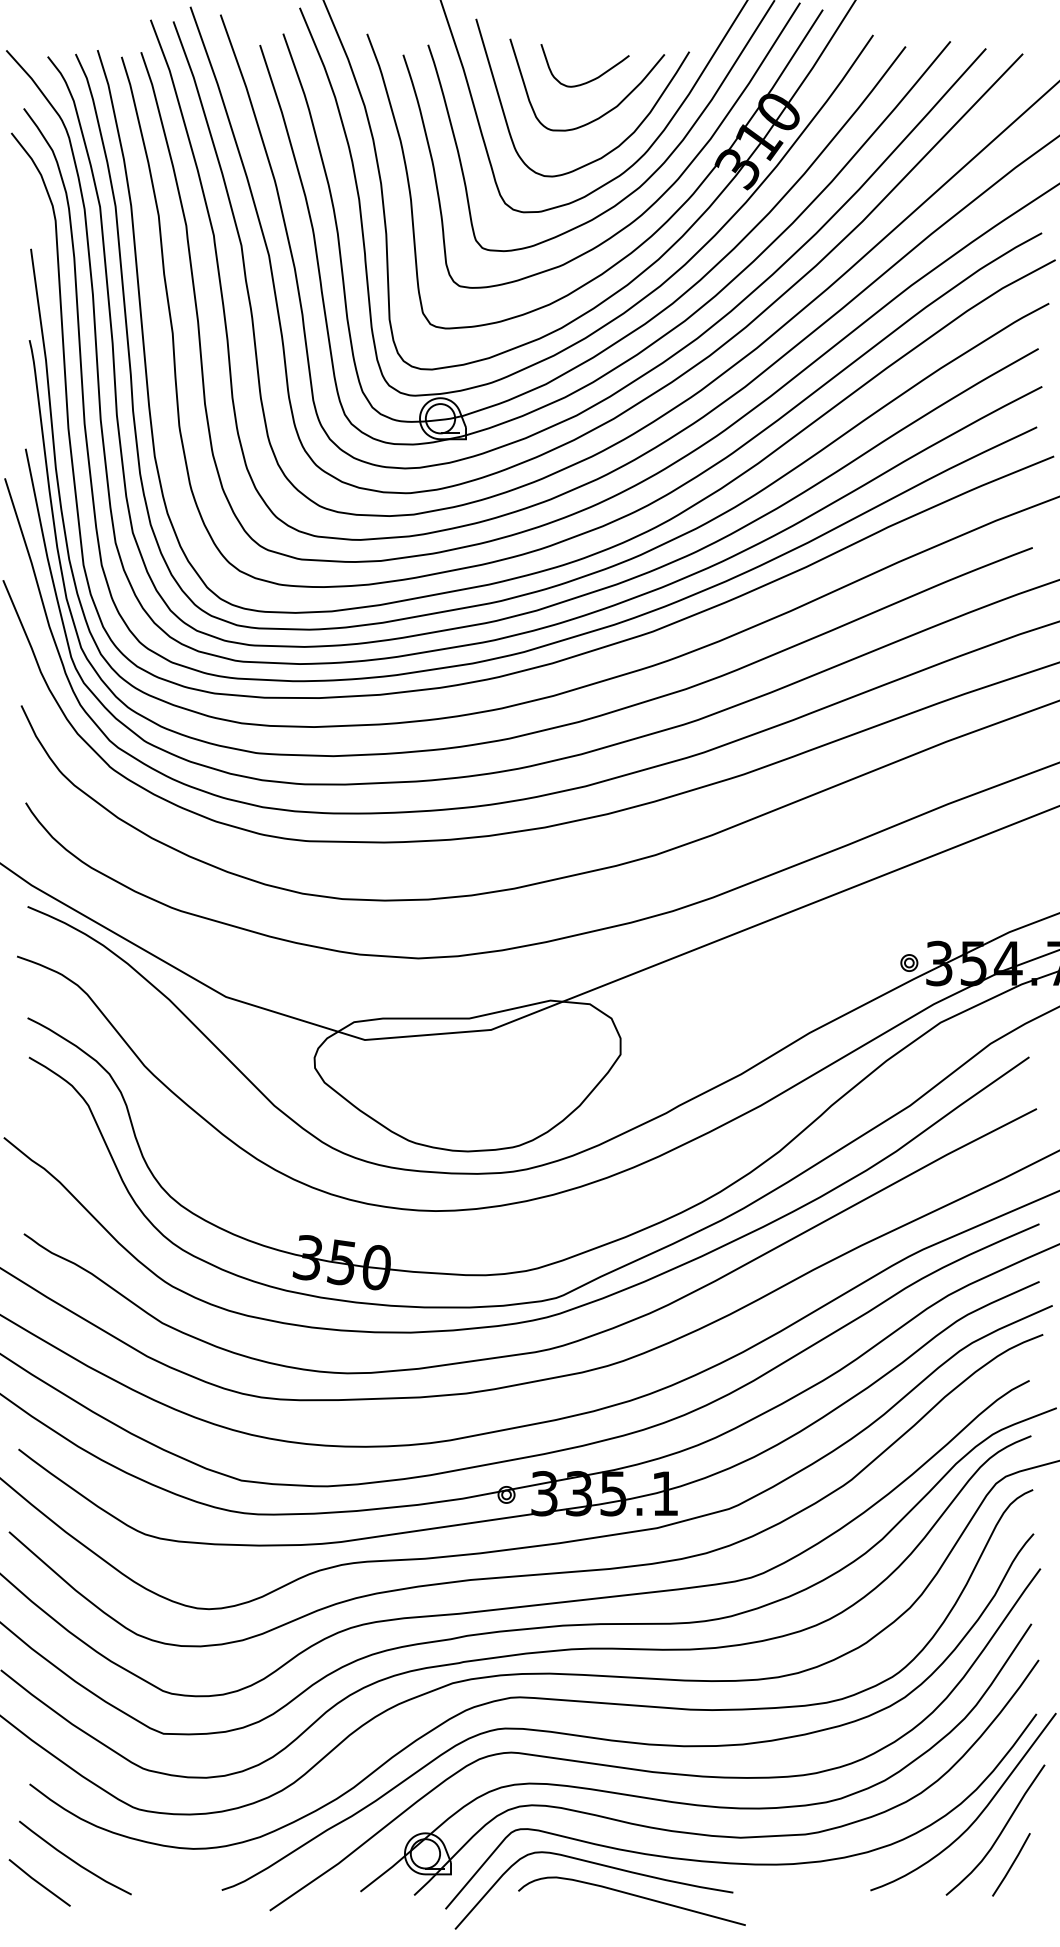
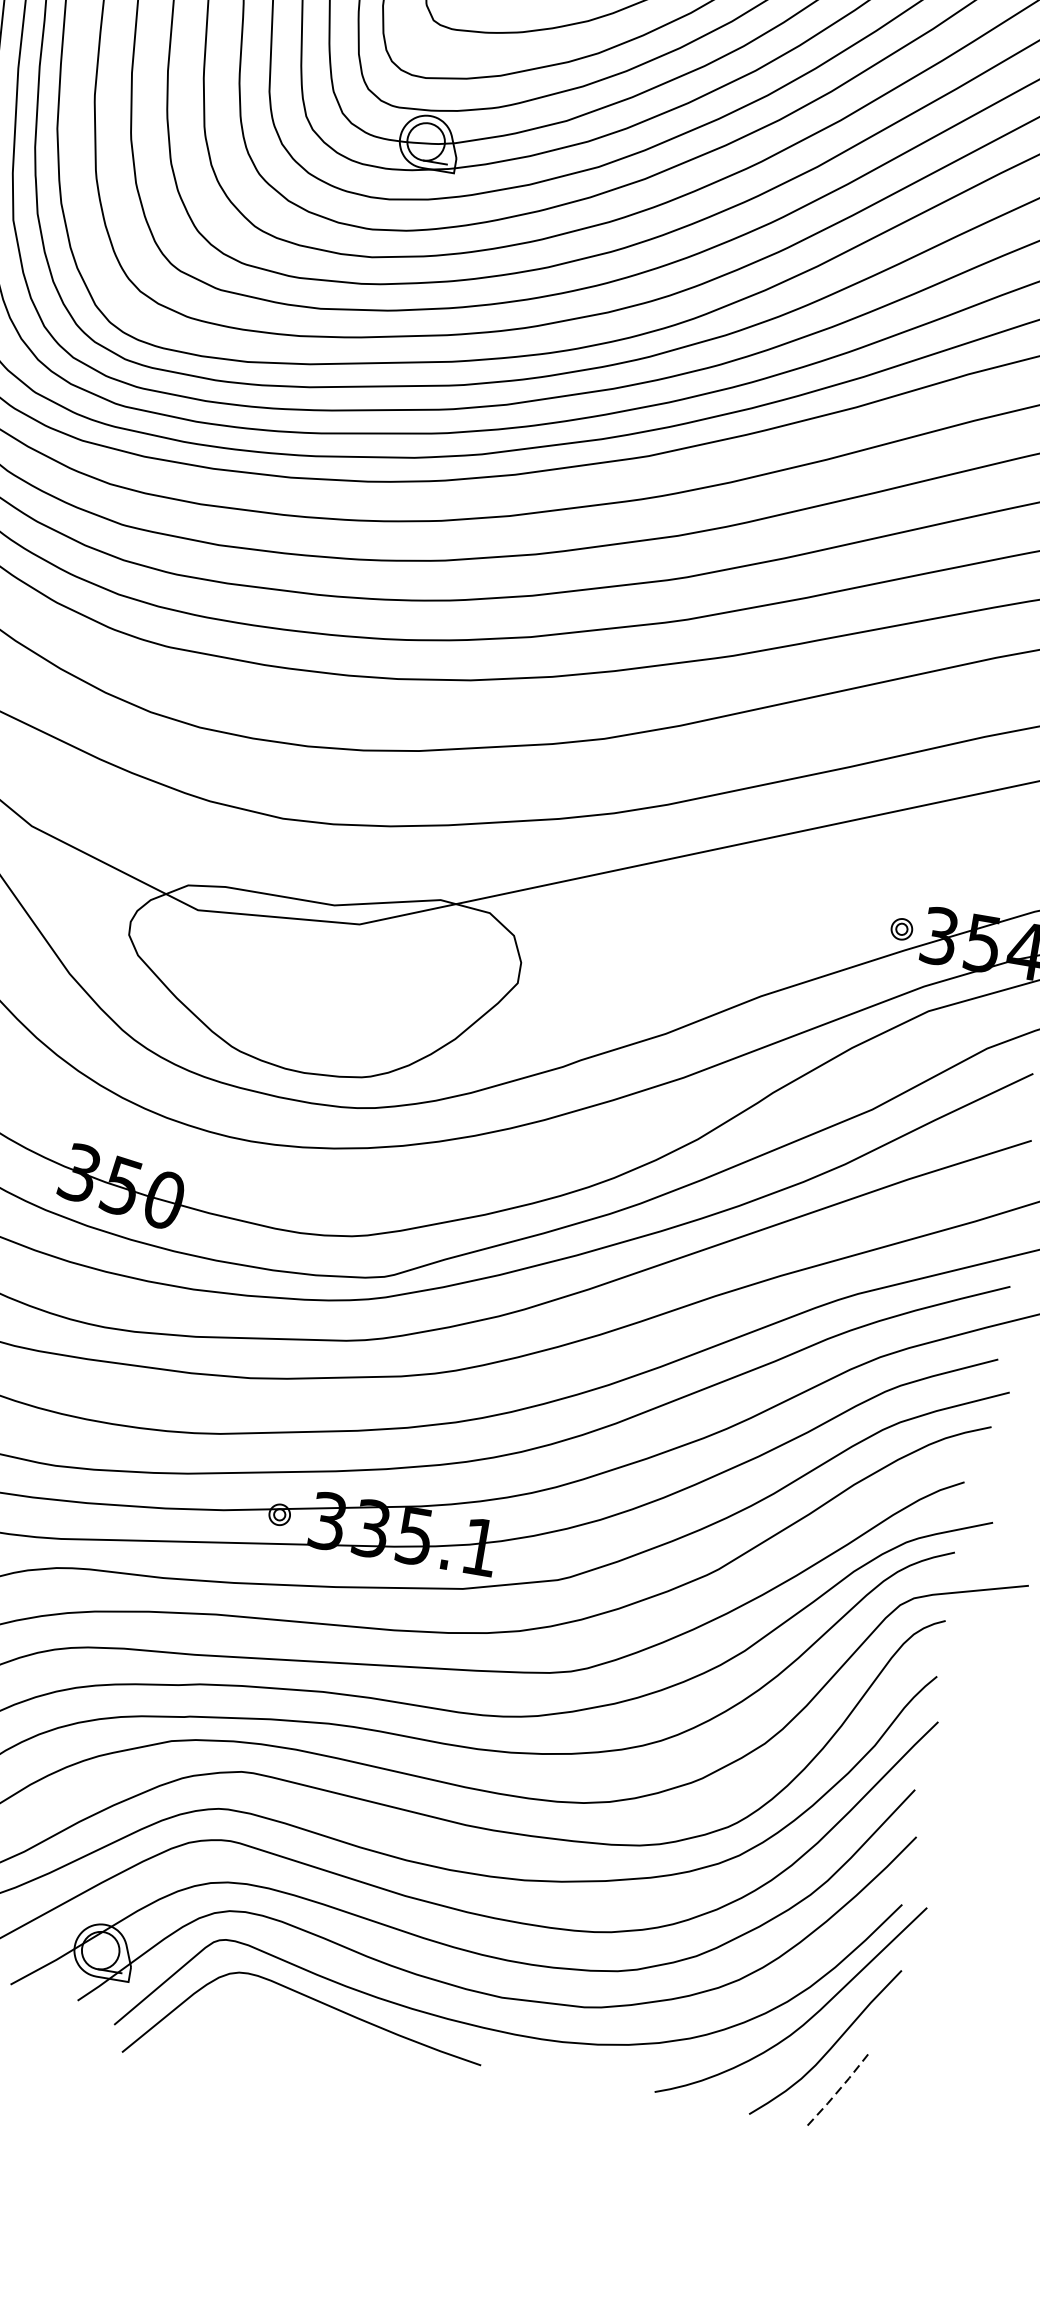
line: (1012, 1864) -> (839, 2089), solid -> dashed
curve: (631, 1895) -> (351, 2047), removed

